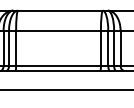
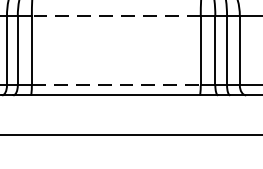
line: (58, 30) -> (116, 15), solid -> dashed
line: (59, 65) -> (118, 85), solid -> dashed

